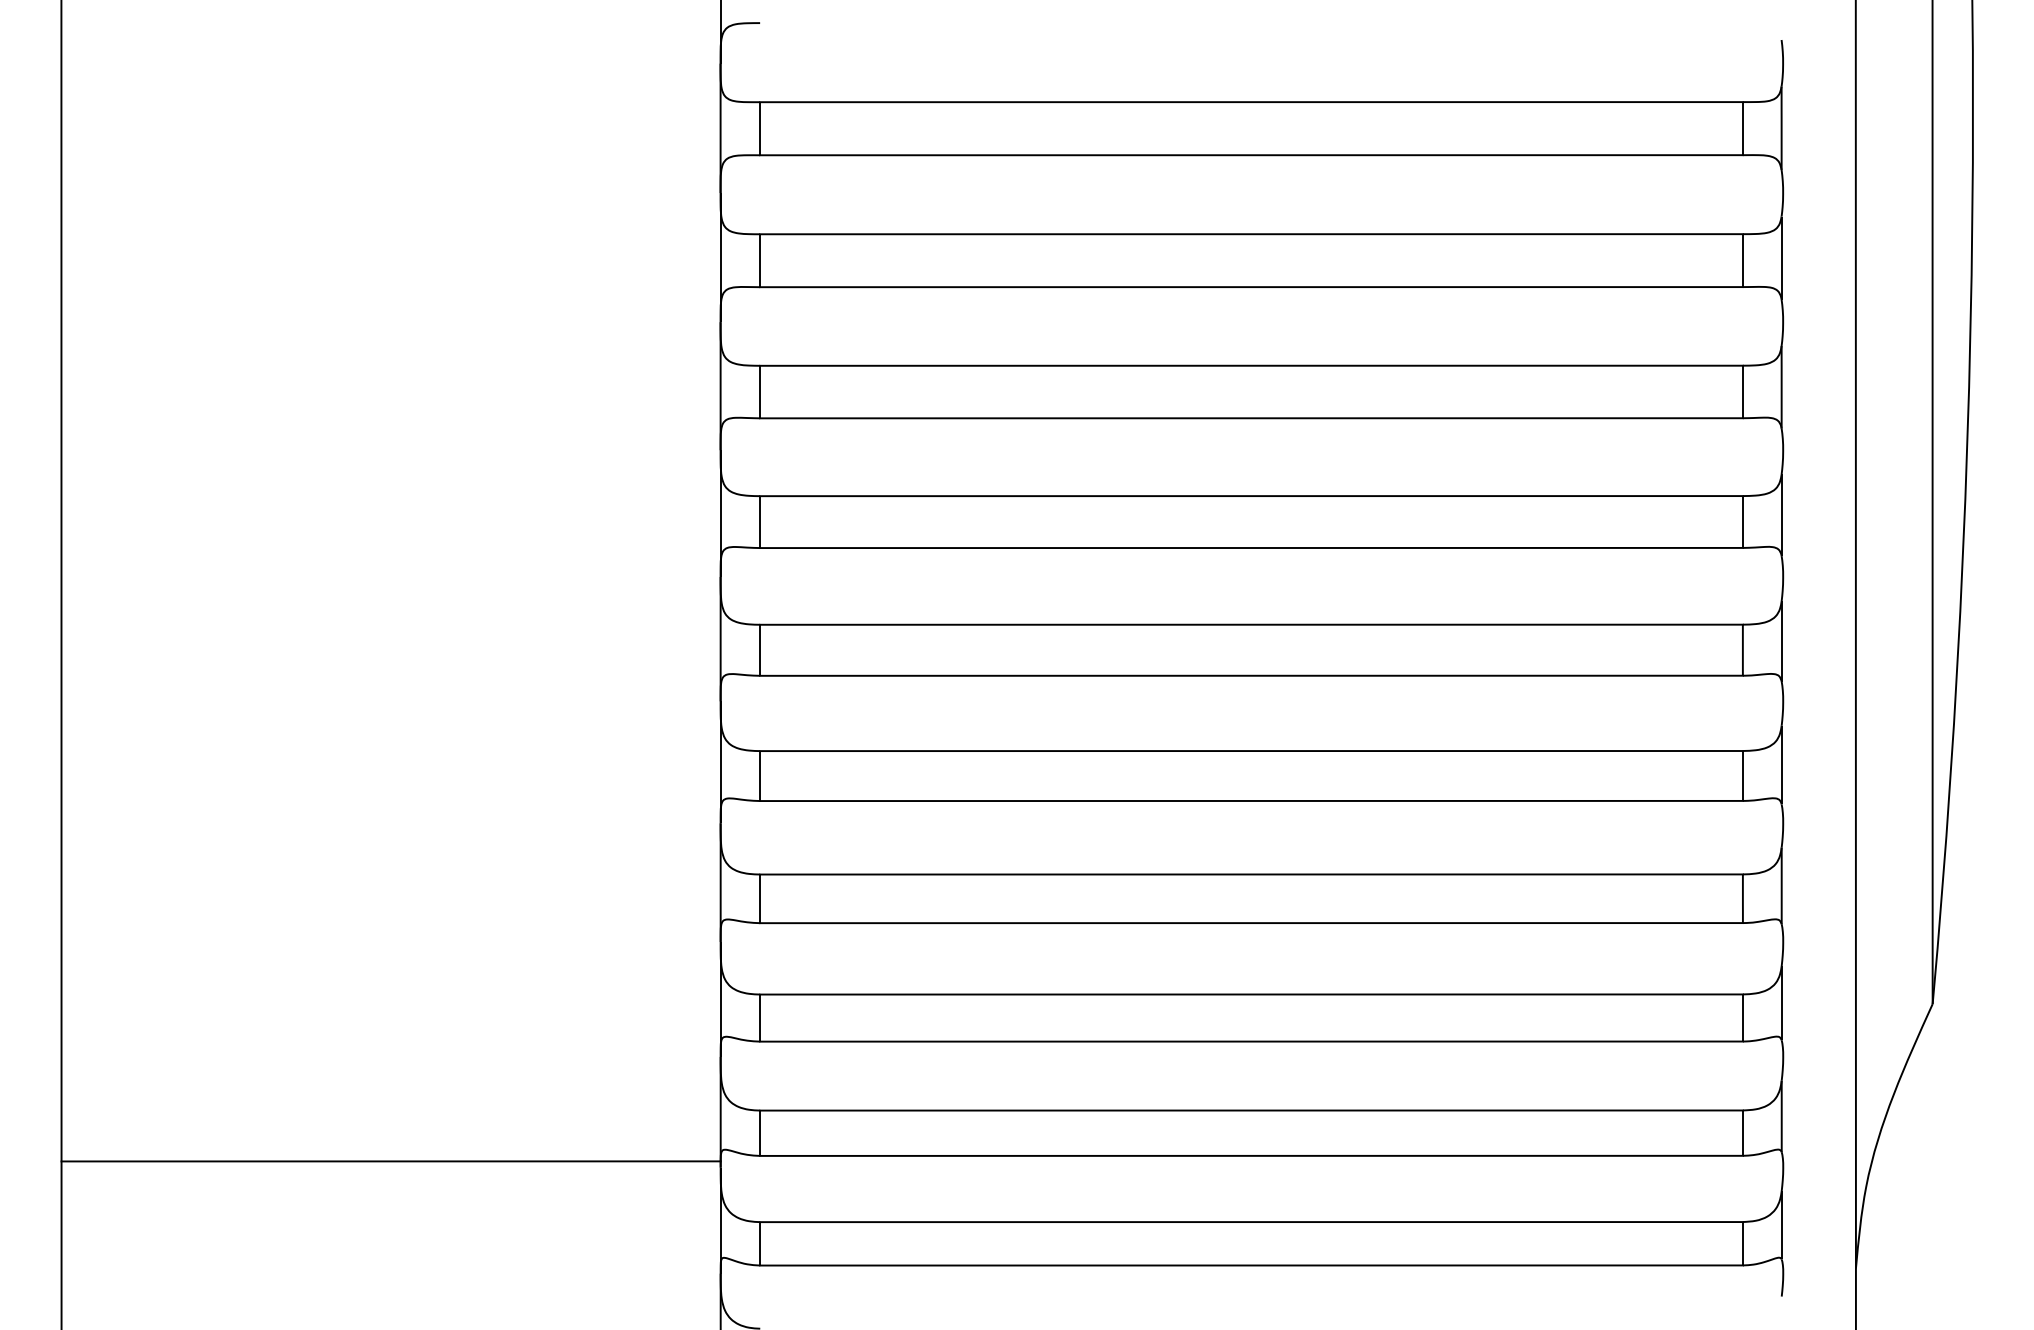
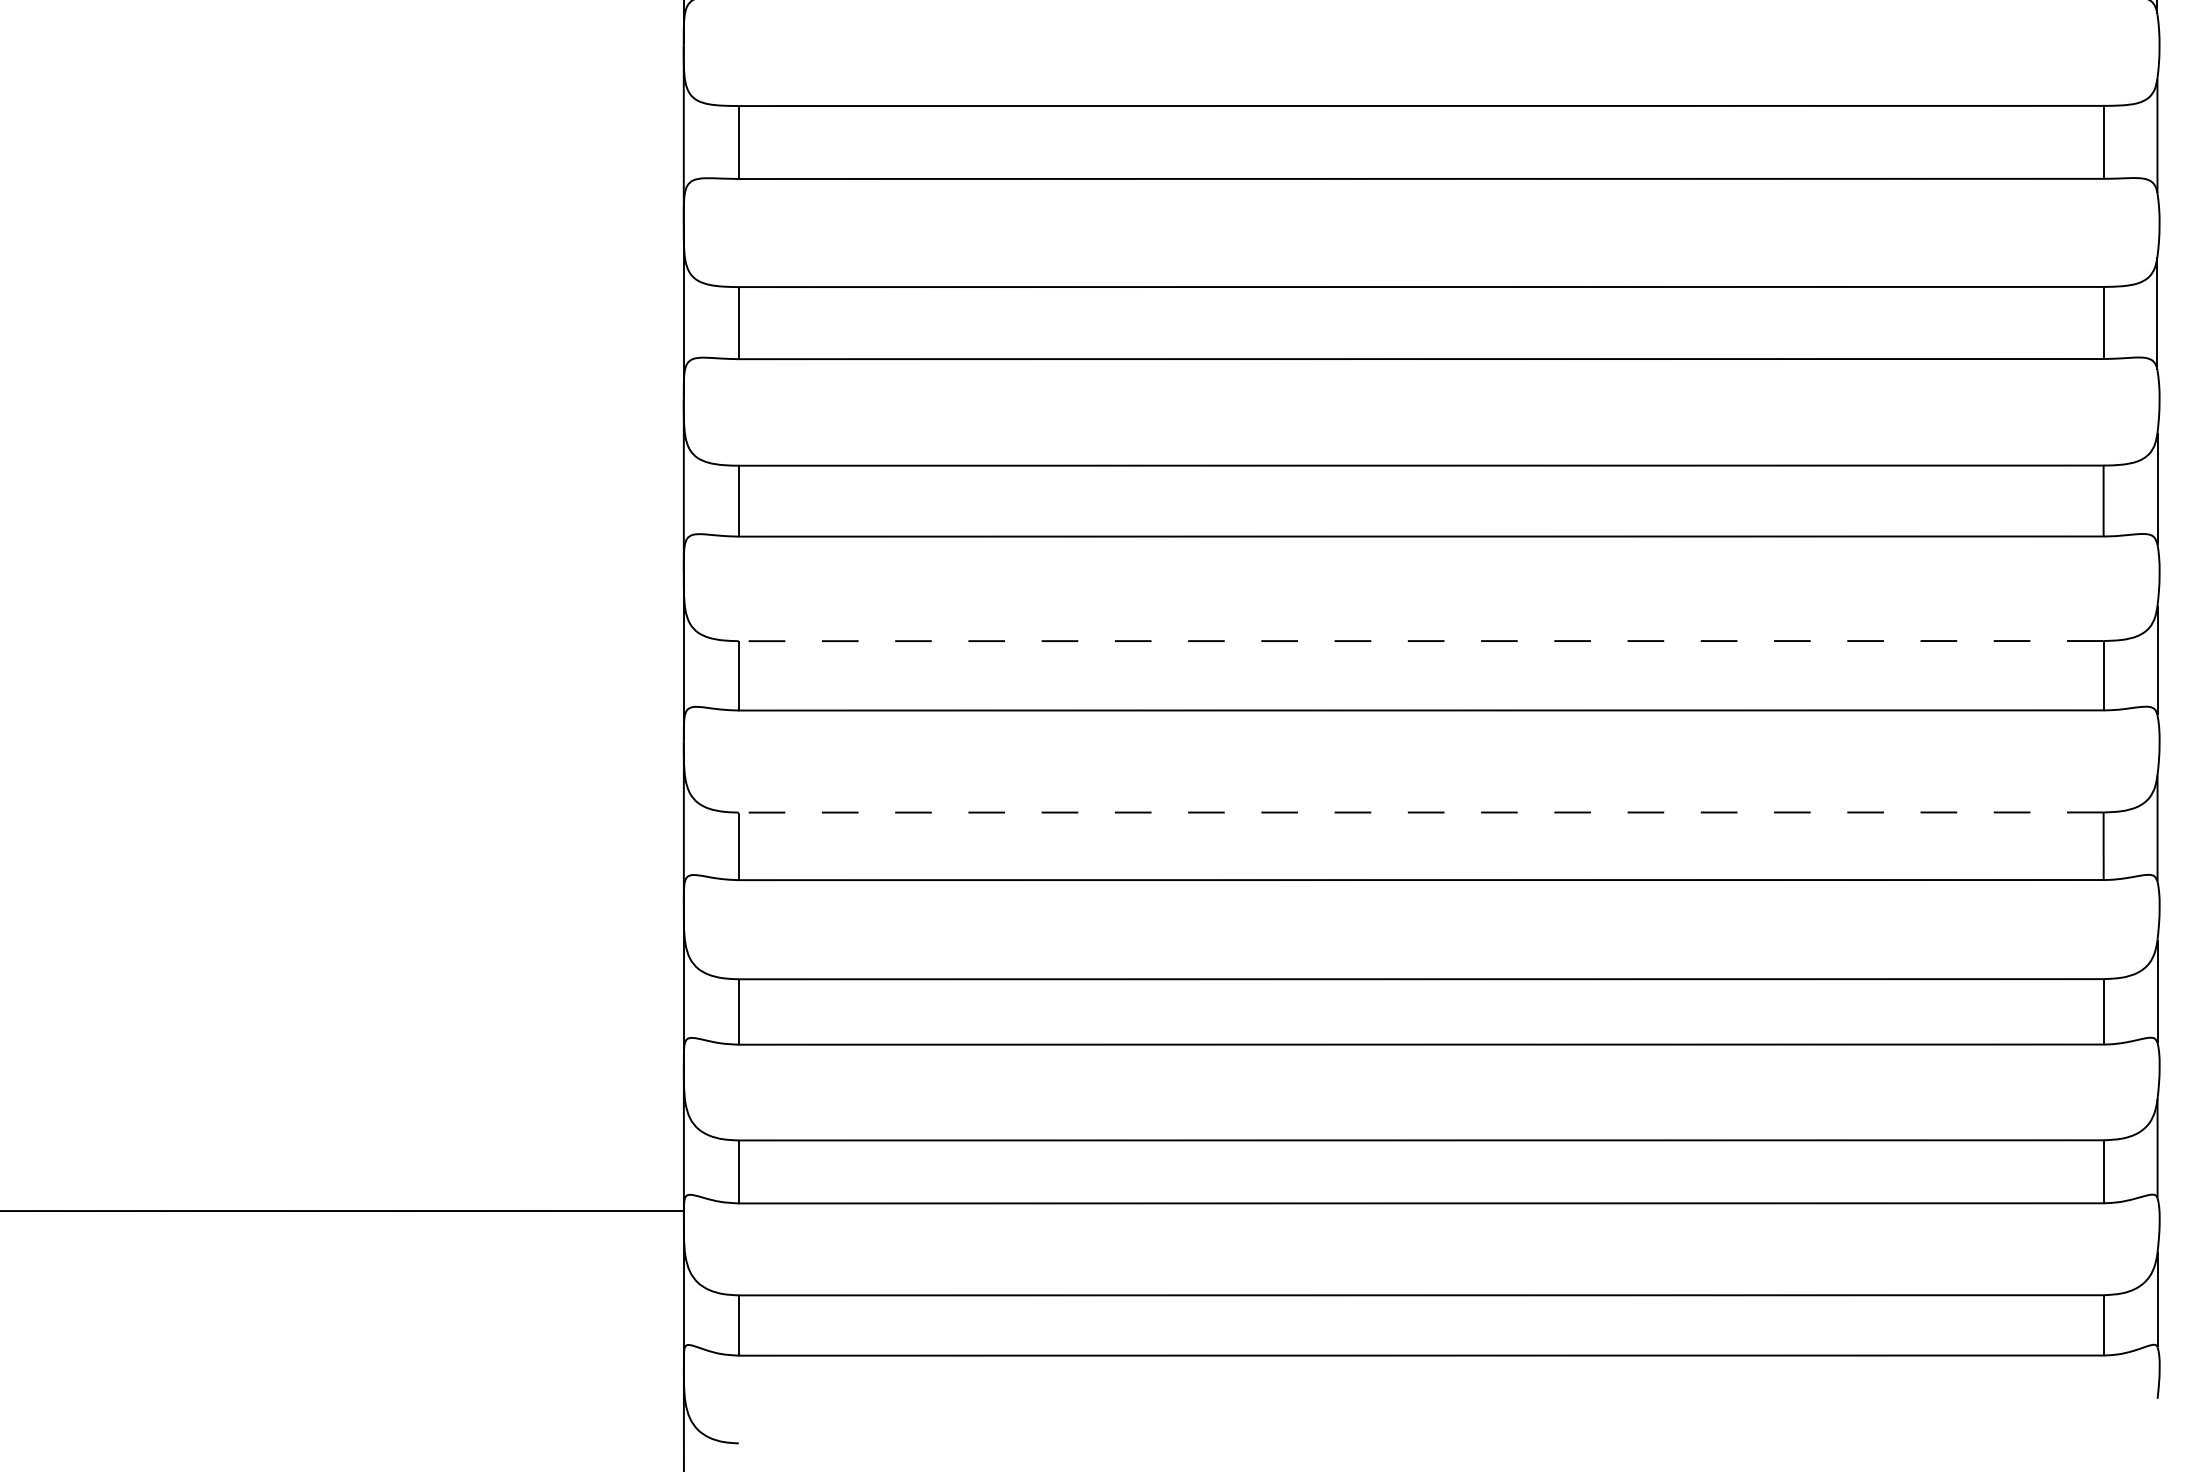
line: (1251, 751) -> (1421, 641), solid -> dashed
line: (1251, 874) -> (1421, 812), solid -> dashed

